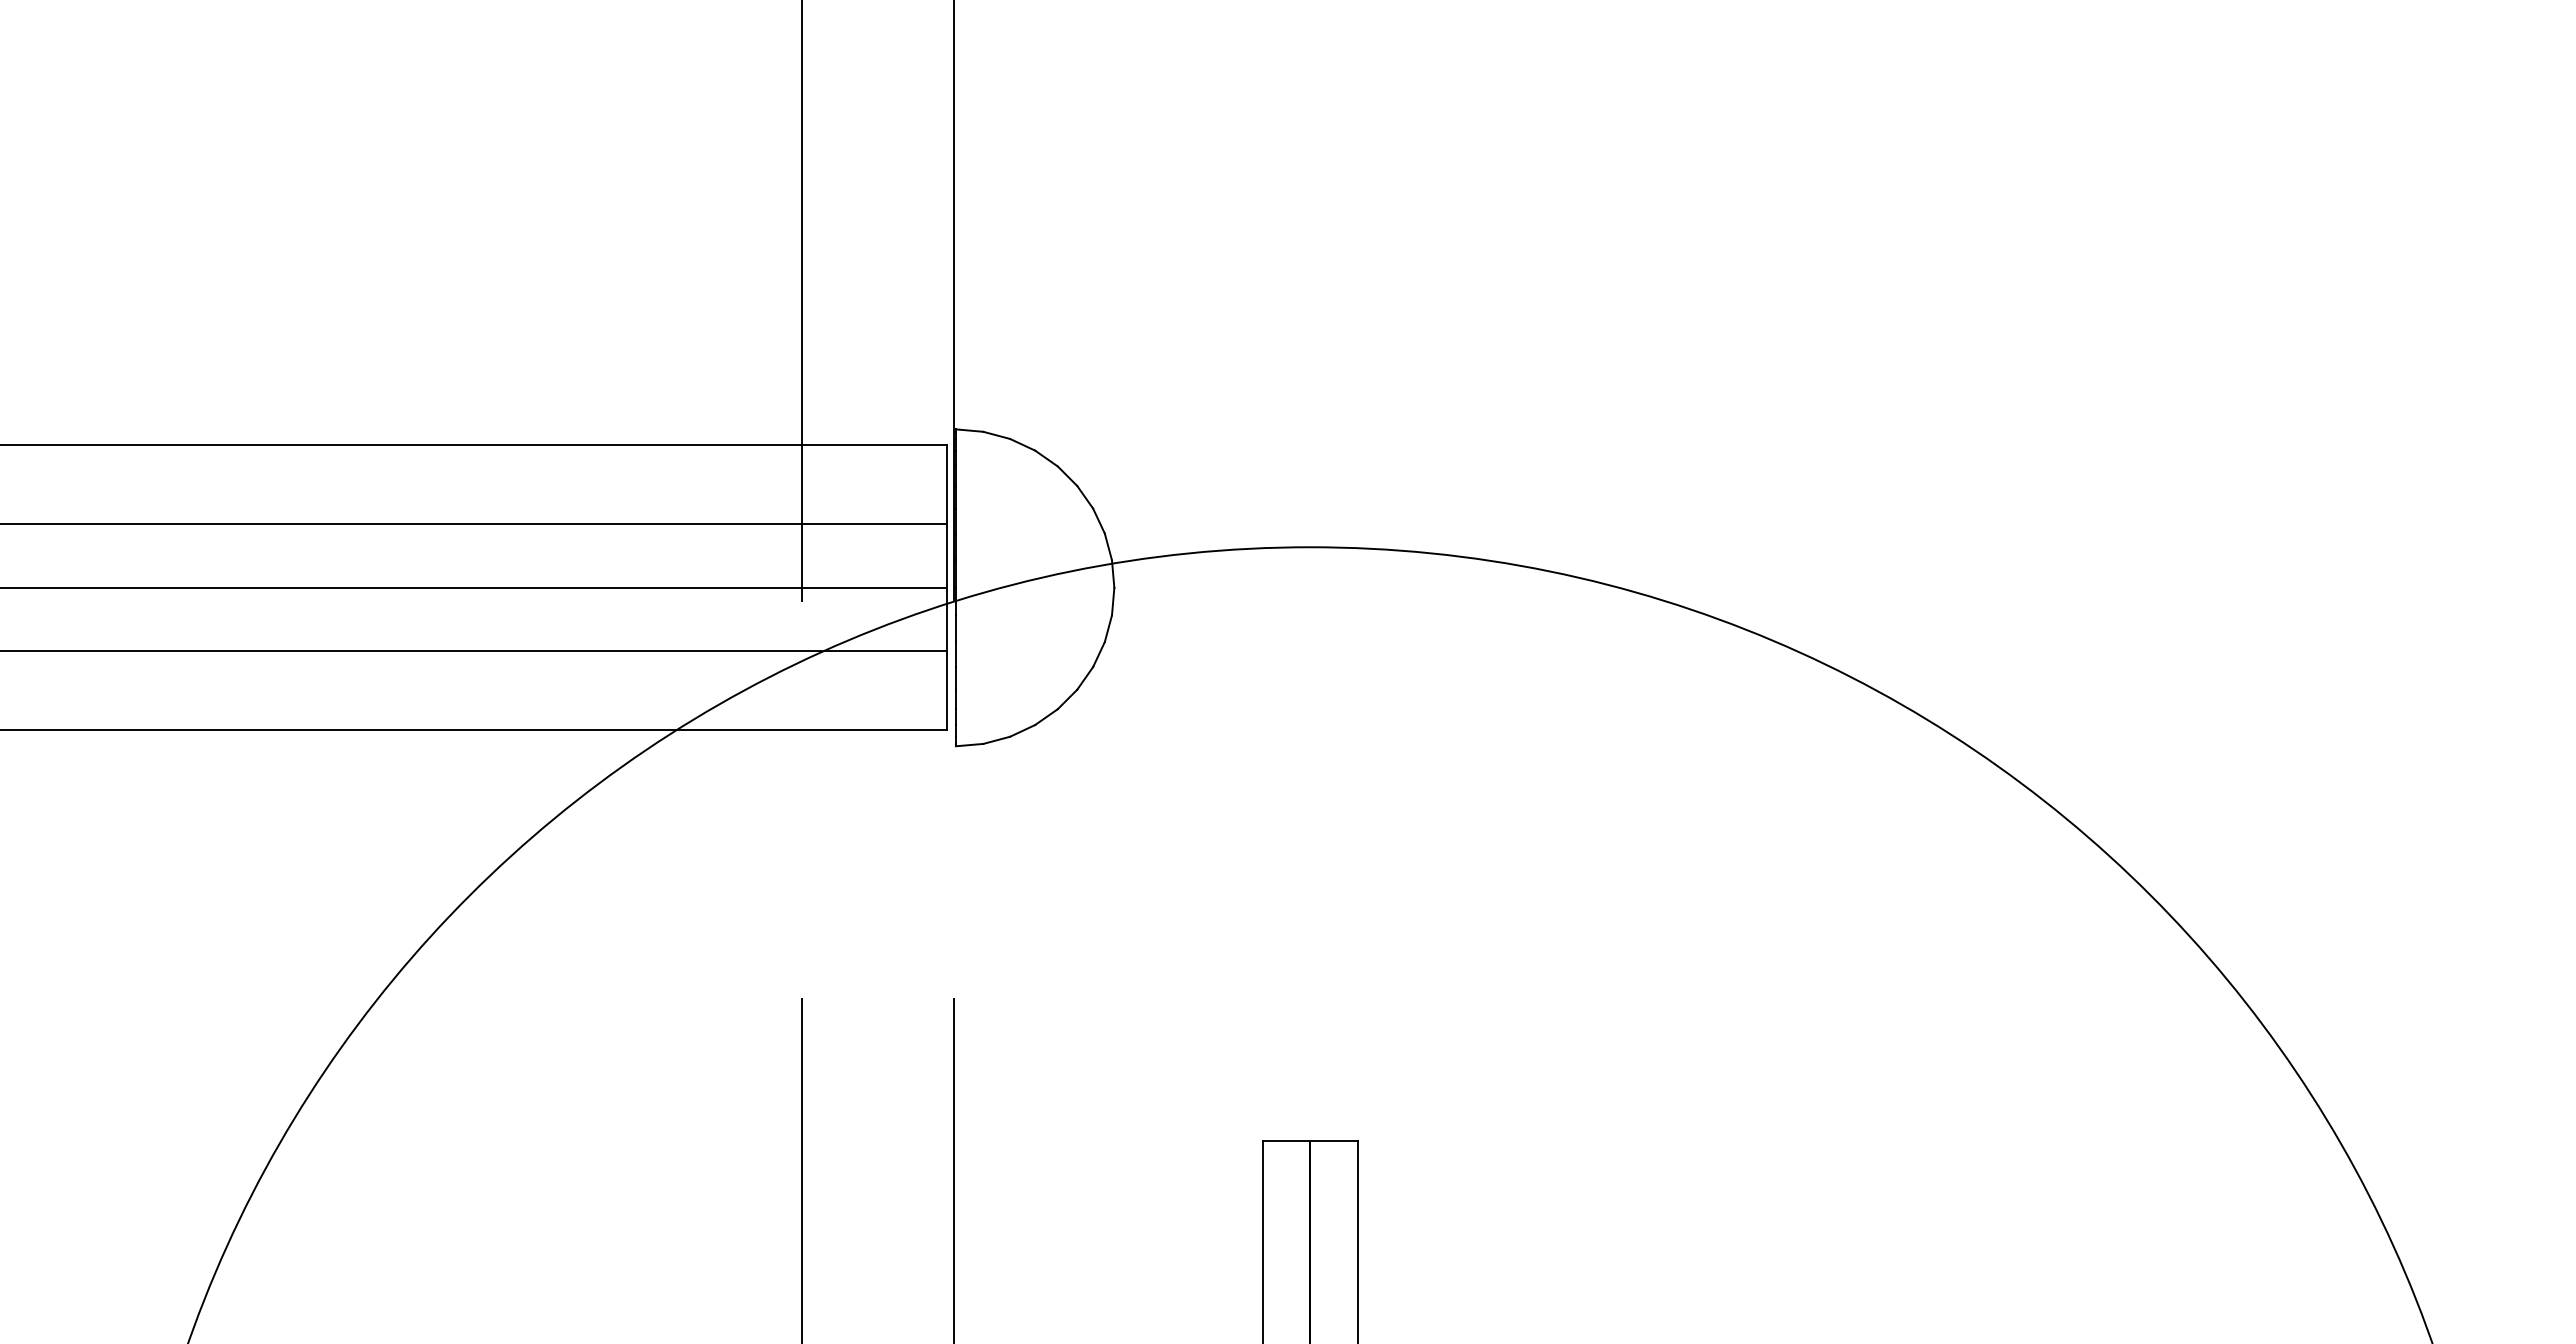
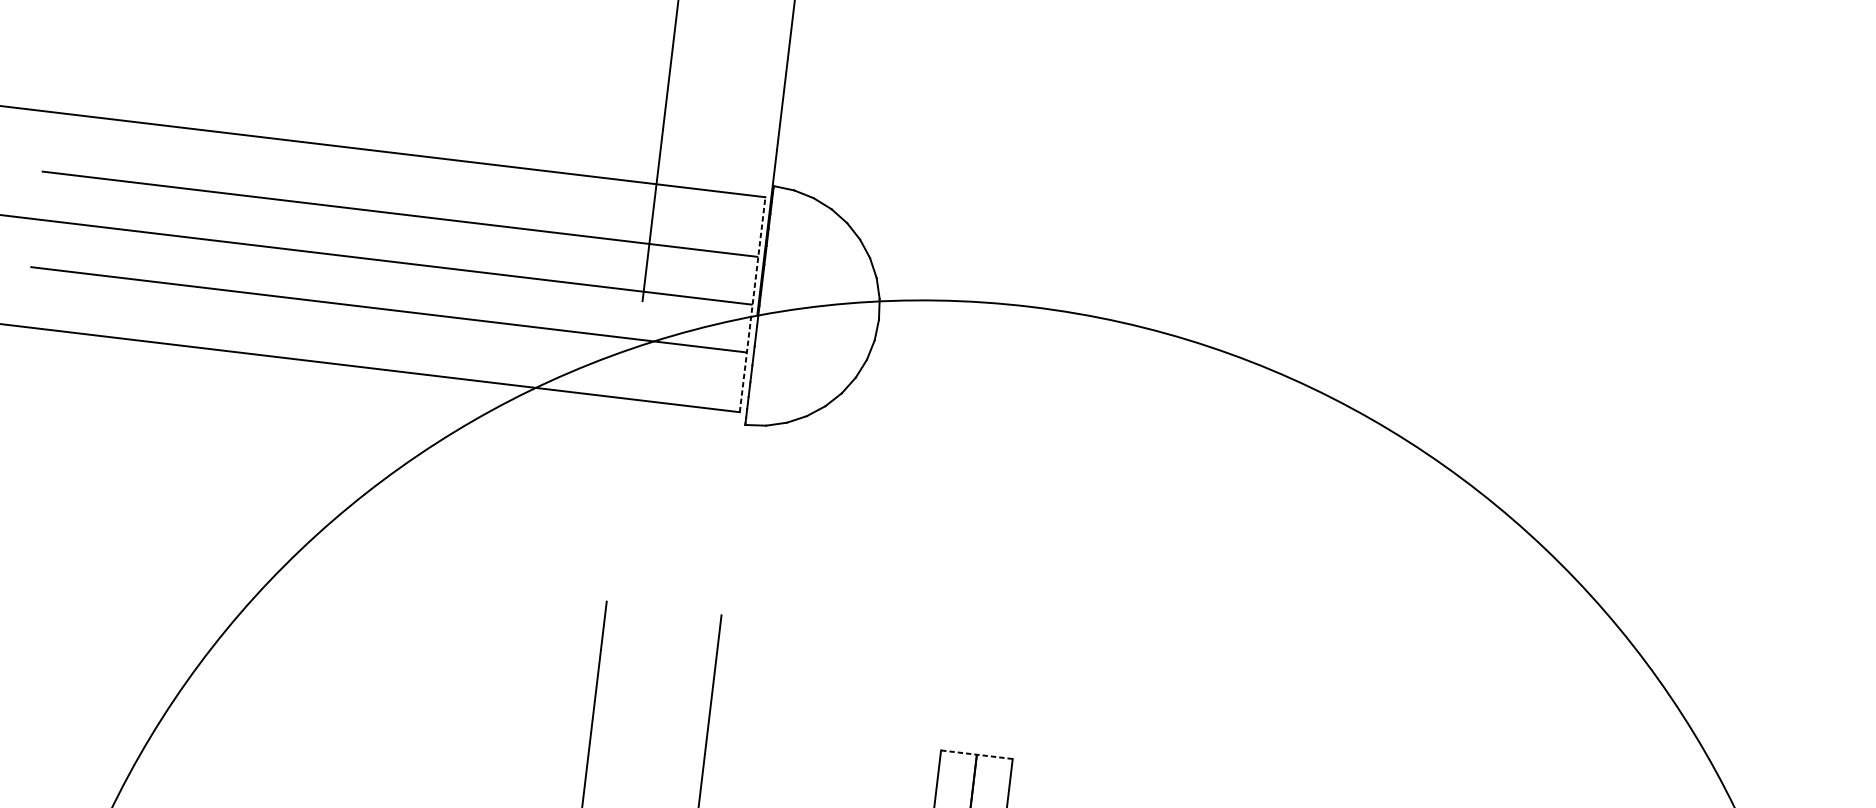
line: (946, 587) -> (752, 304), solid -> dashed
line: (1310, 1141) -> (977, 754), solid -> dashed

